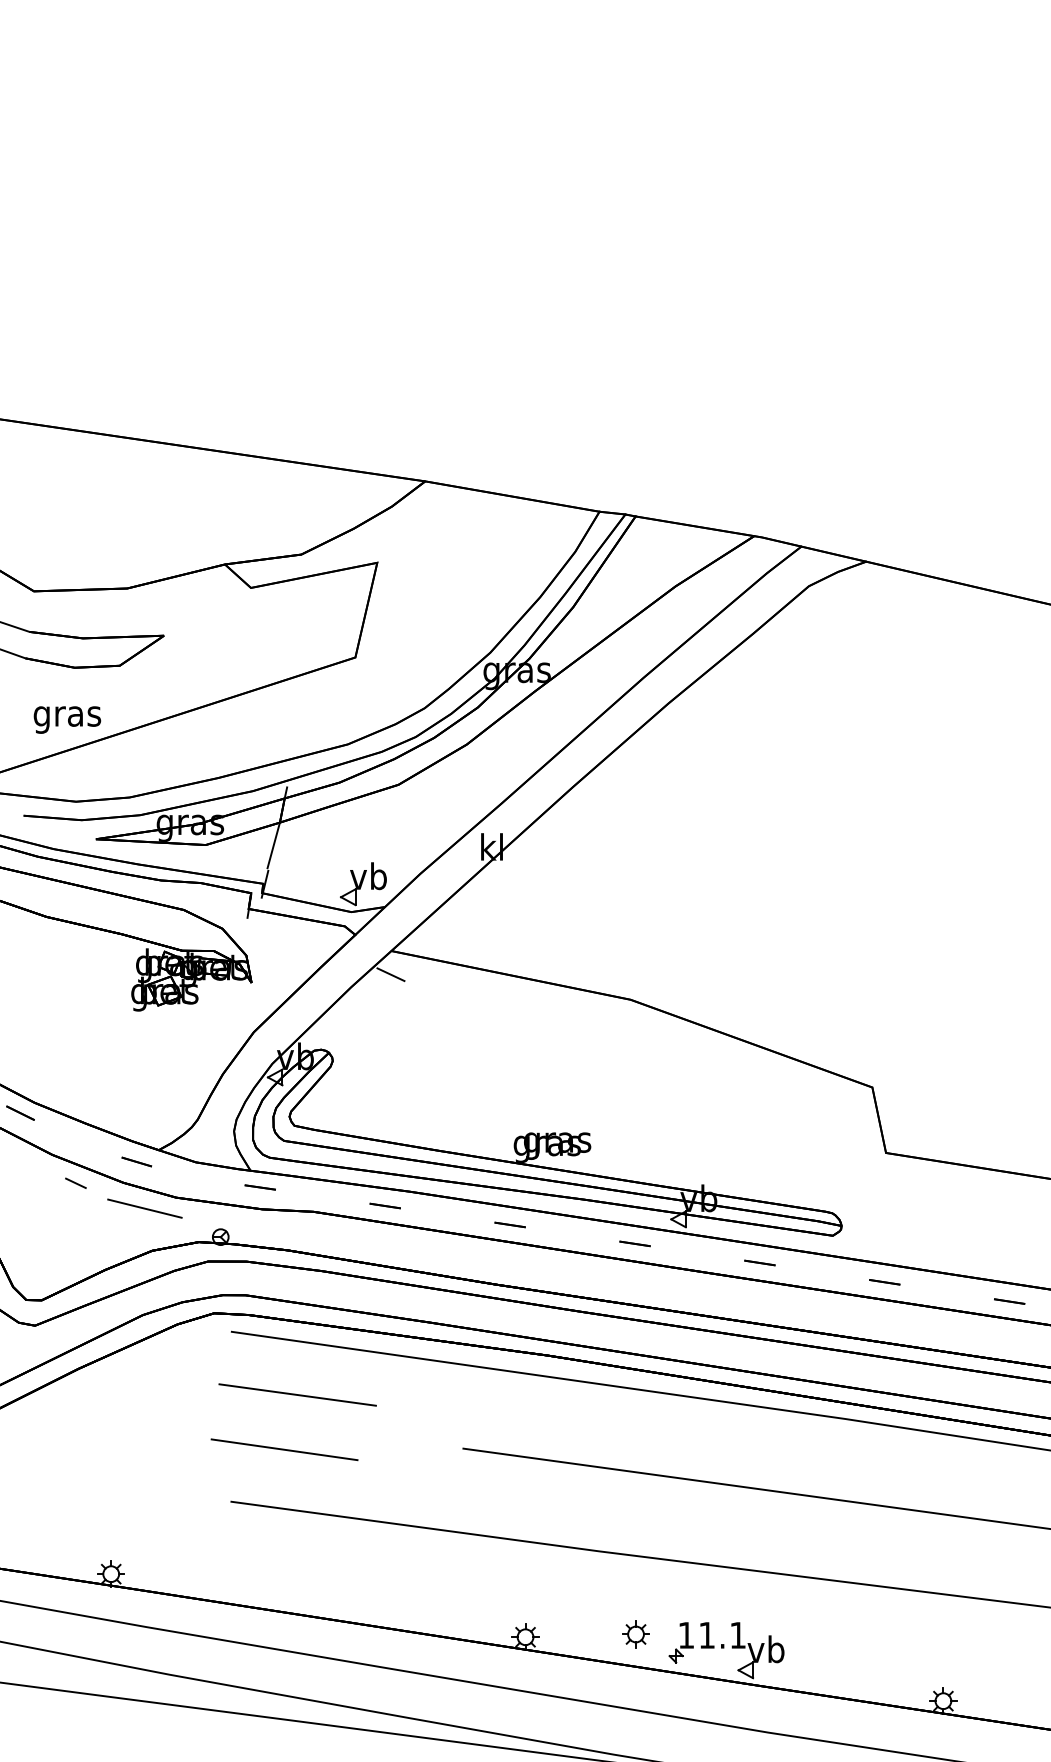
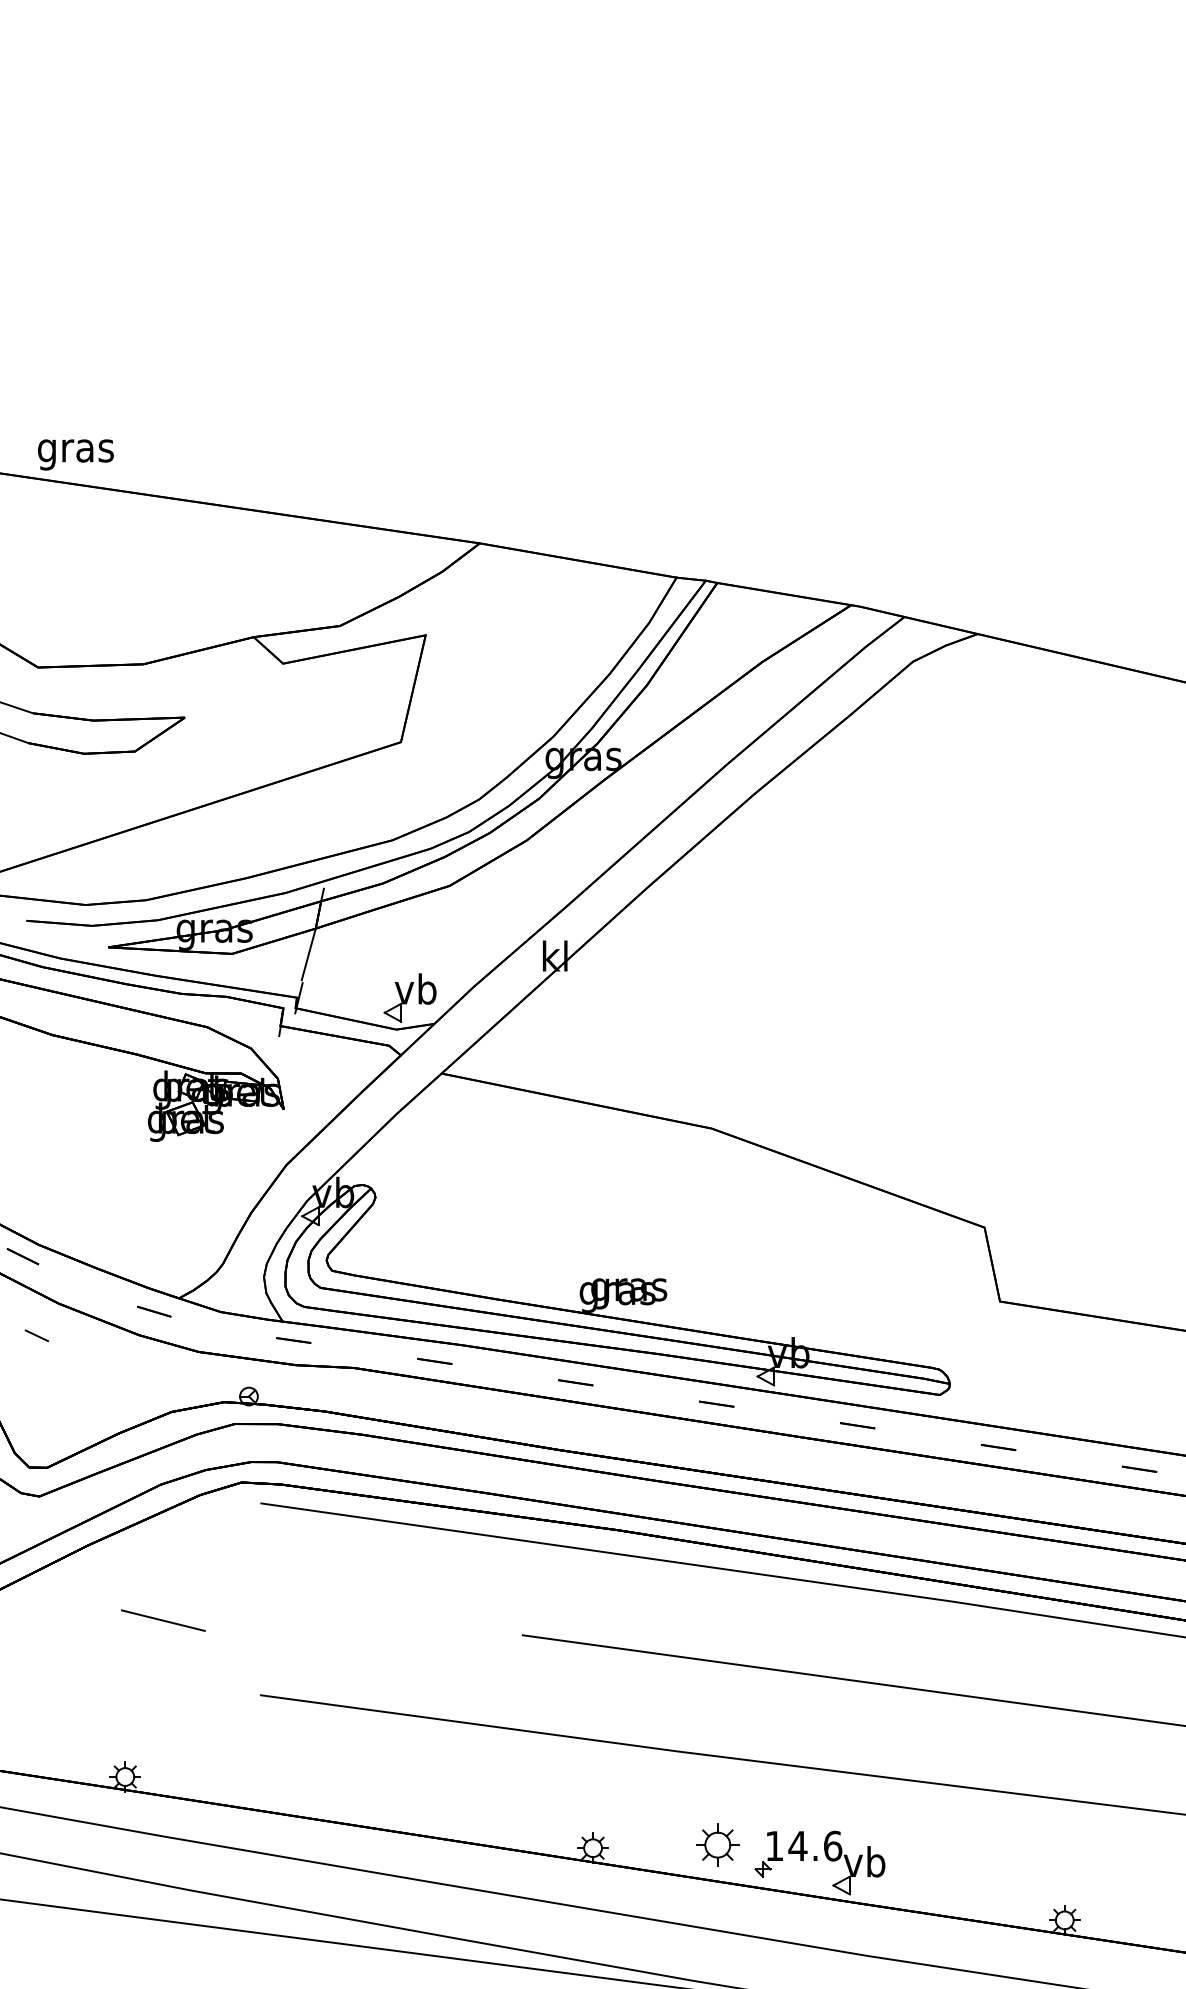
text: (67, 719) -> (75, 454), moved
line: (390, 974) -> (440, 1100), removed
line: (75, 1182) -> (36, 1334), moved
line: (144, 1208) -> (162, 1620), moved
line: (297, 1394) -> (335, 1574), removed
line: (284, 1449) -> (320, 1636), removed
part: (635, 1634) -> (717, 1845), size x1.4
text: (722, 1634) -> (815, 1845), 11.1 -> 14.6

